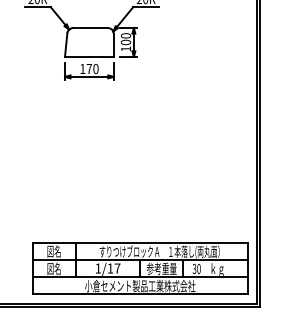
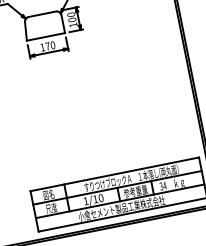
text: (53, 268) -> (50, 208), 図名 -> 尺度
text: (117, 268) -> (101, 198), 1/17 -> 1/10
text: (198, 268) -> (164, 185), 30 -> 34

